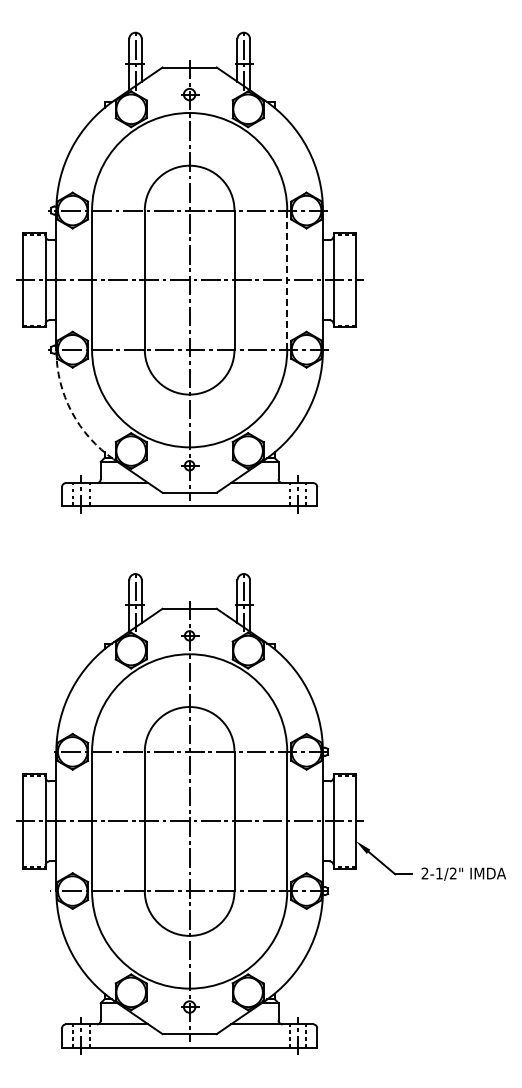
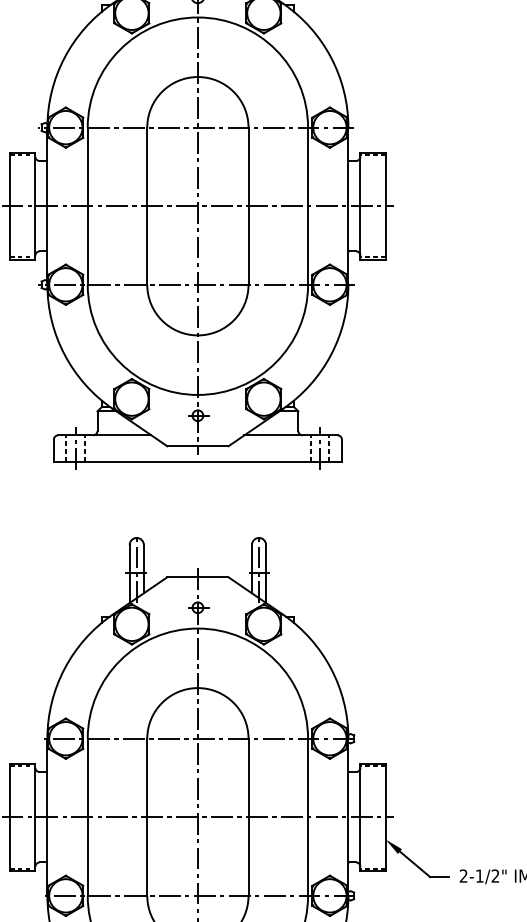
line: (287, 280) -> (308, 206), dashed -> solid
arc: (71, 411) -> (64, 354), dashed -> solid

